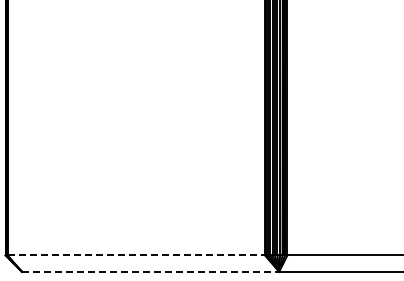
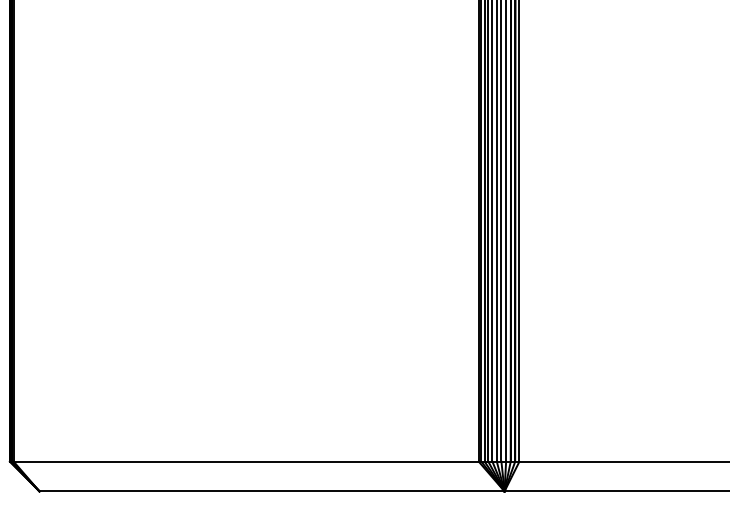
line: (136, 255) -> (246, 461), dashed -> solid
line: (150, 271) -> (271, 490), dashed -> solid

